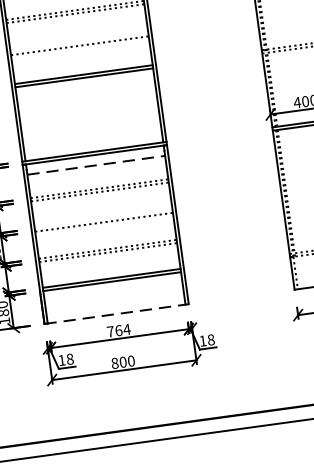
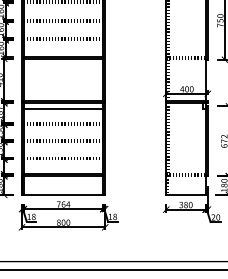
line: (79, 42) -> (63, 38), added
line: (96, 165) -> (63, 109), dashed -> solid
line: (103, 219) -> (63, 140), added
line: (116, 313) -> (63, 194), dashed -> solid

